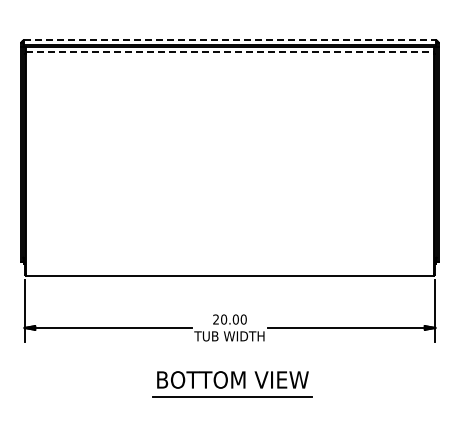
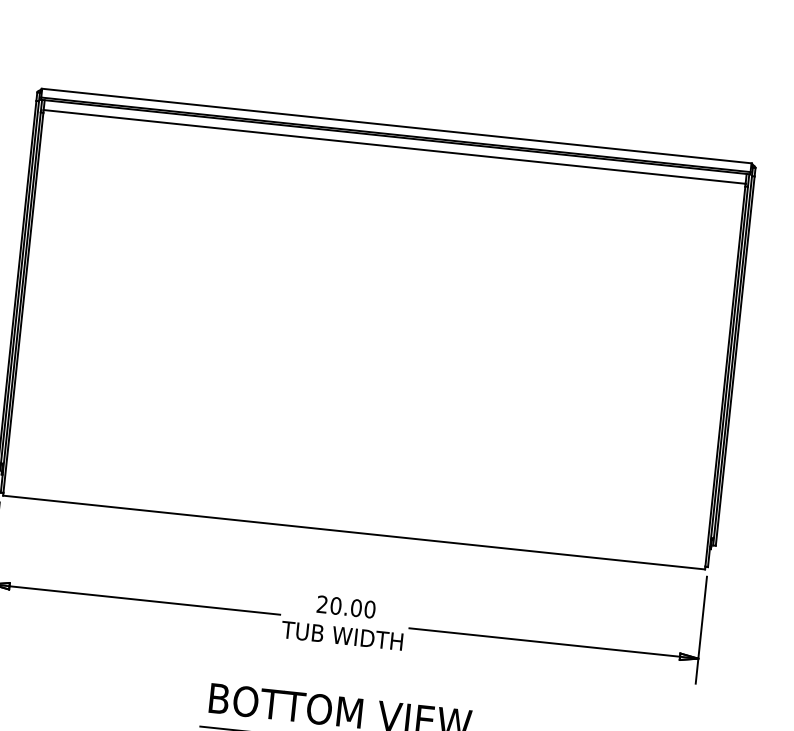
line: (230, 40) -> (397, 126), dashed -> solid
line: (230, 52) -> (395, 147), dashed -> solid

